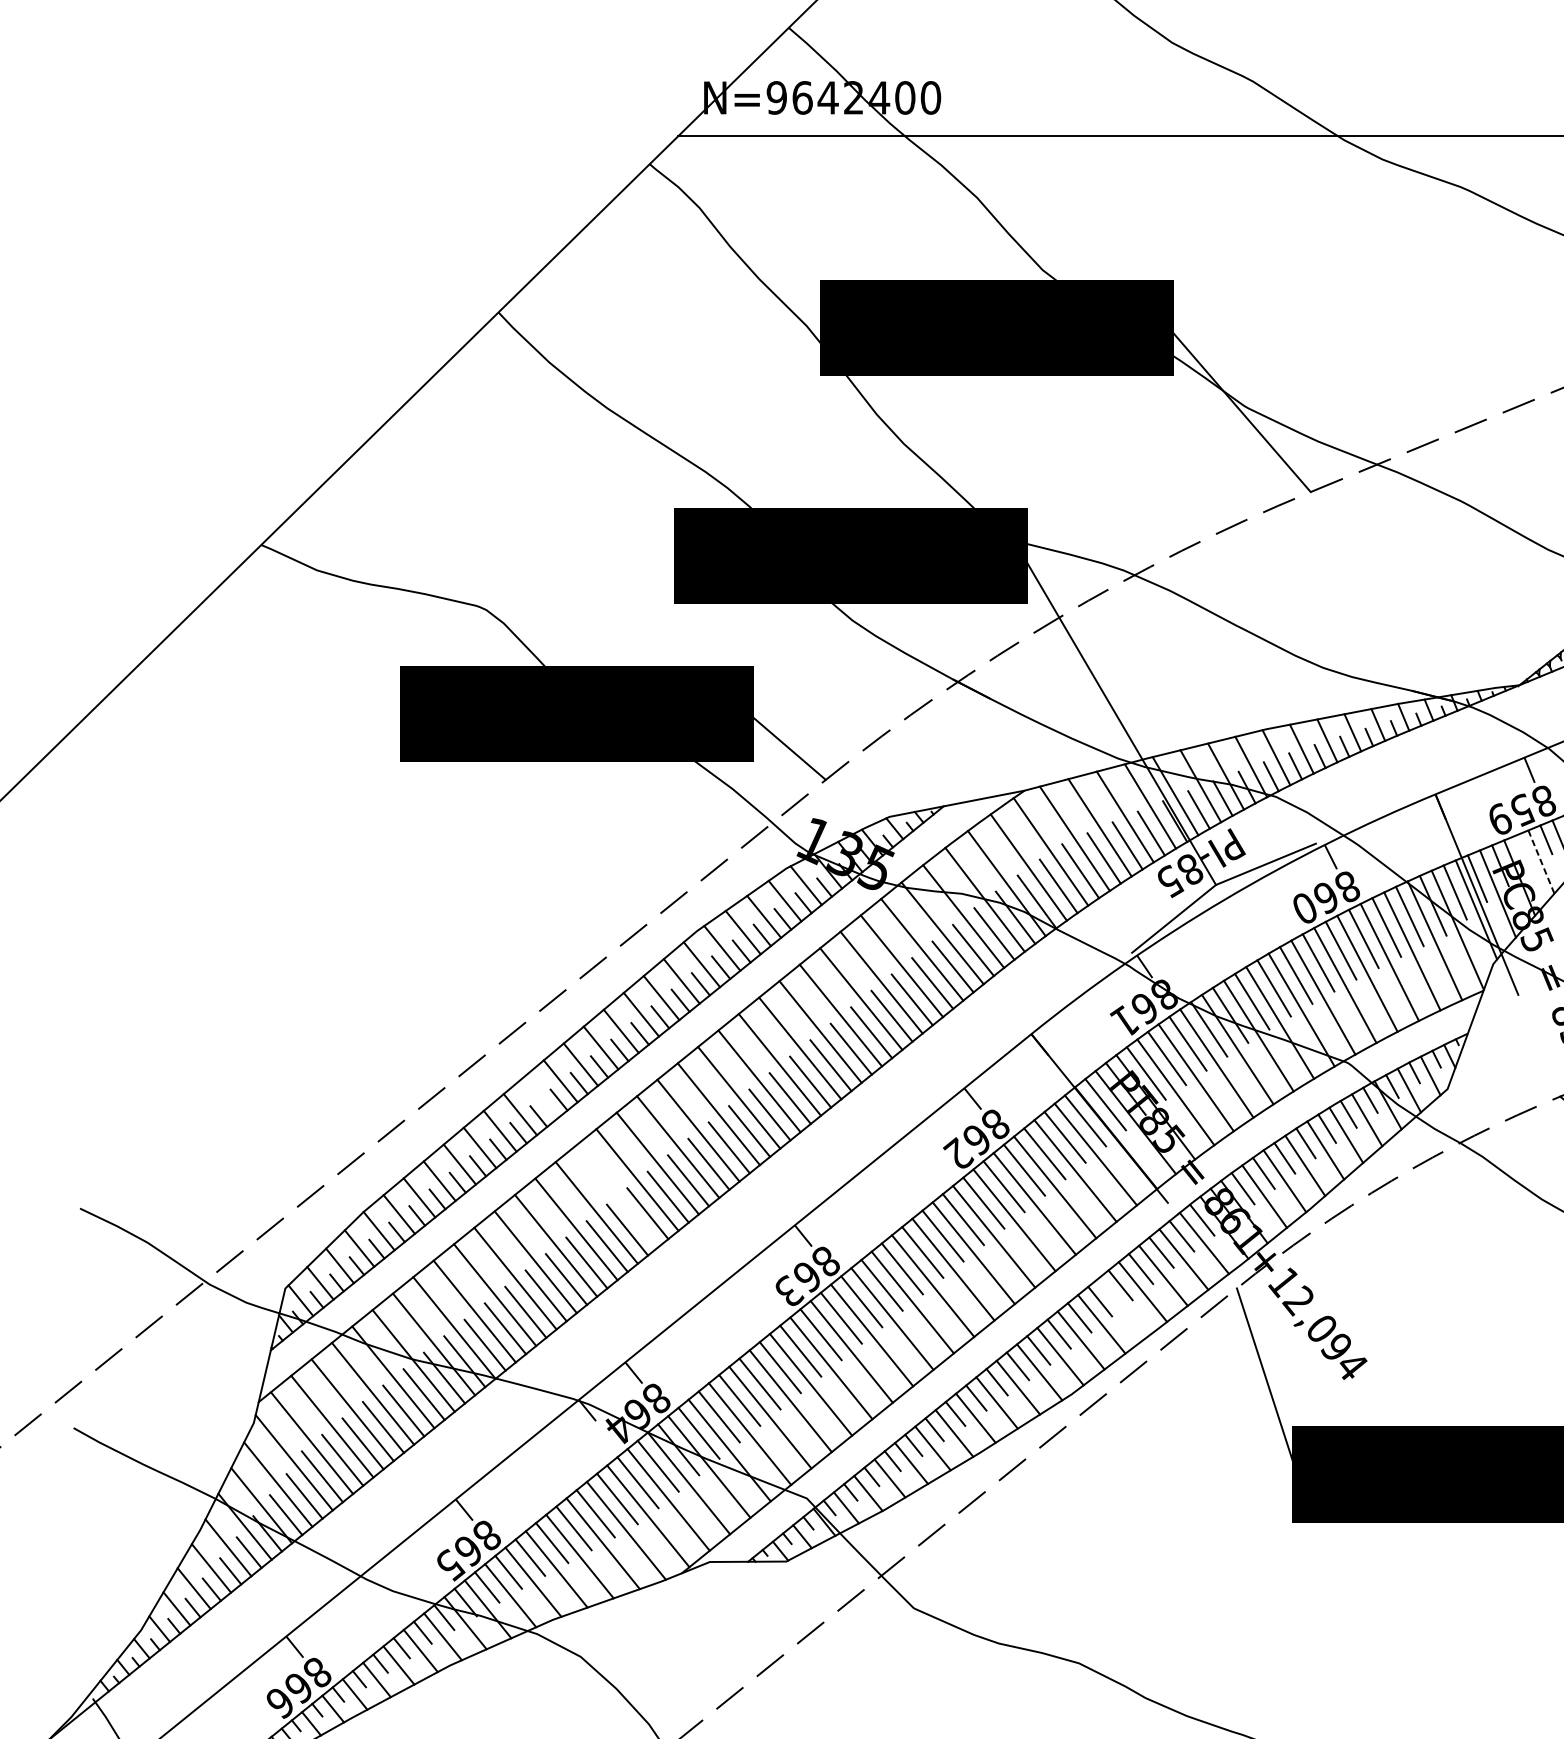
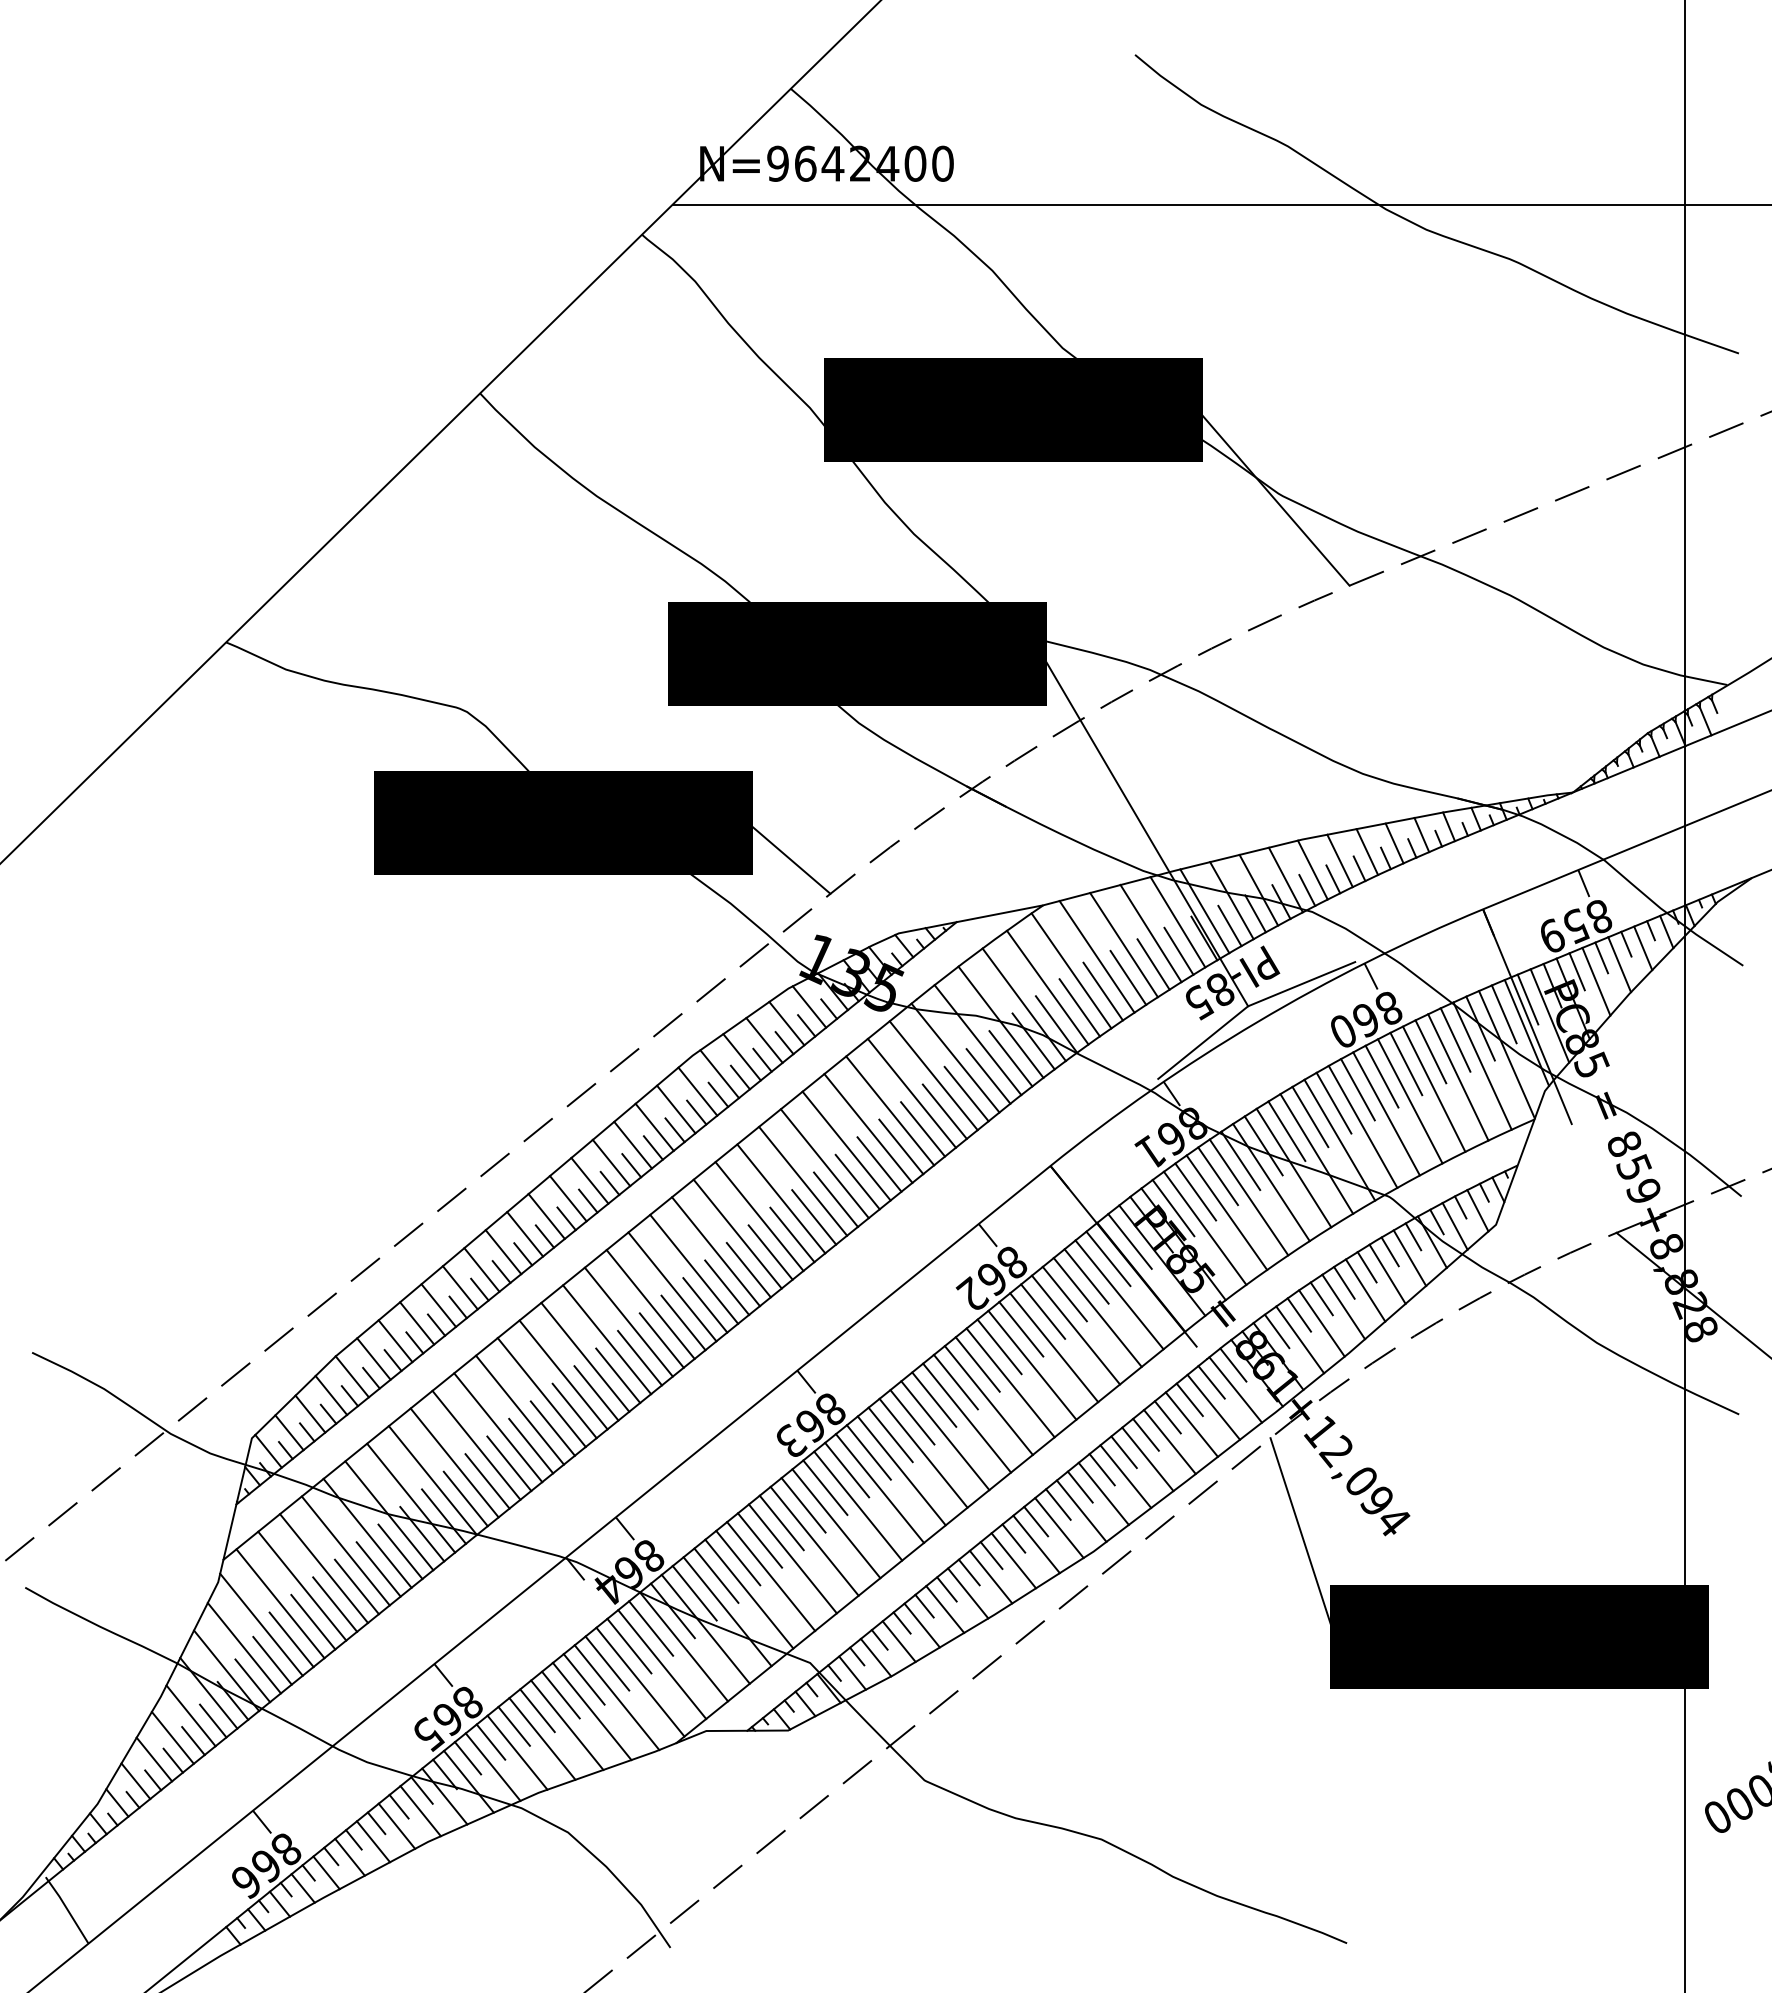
line: (1522, 852) -> (1576, 971), added
line: (1541, 861) -> (1596, 981), dashed -> solid
line: (540, 1098) -> (525, 1234), added
line: (617, 1196) -> (607, 1339), added
line: (1122, 1308) -> (1147, 1459), added

